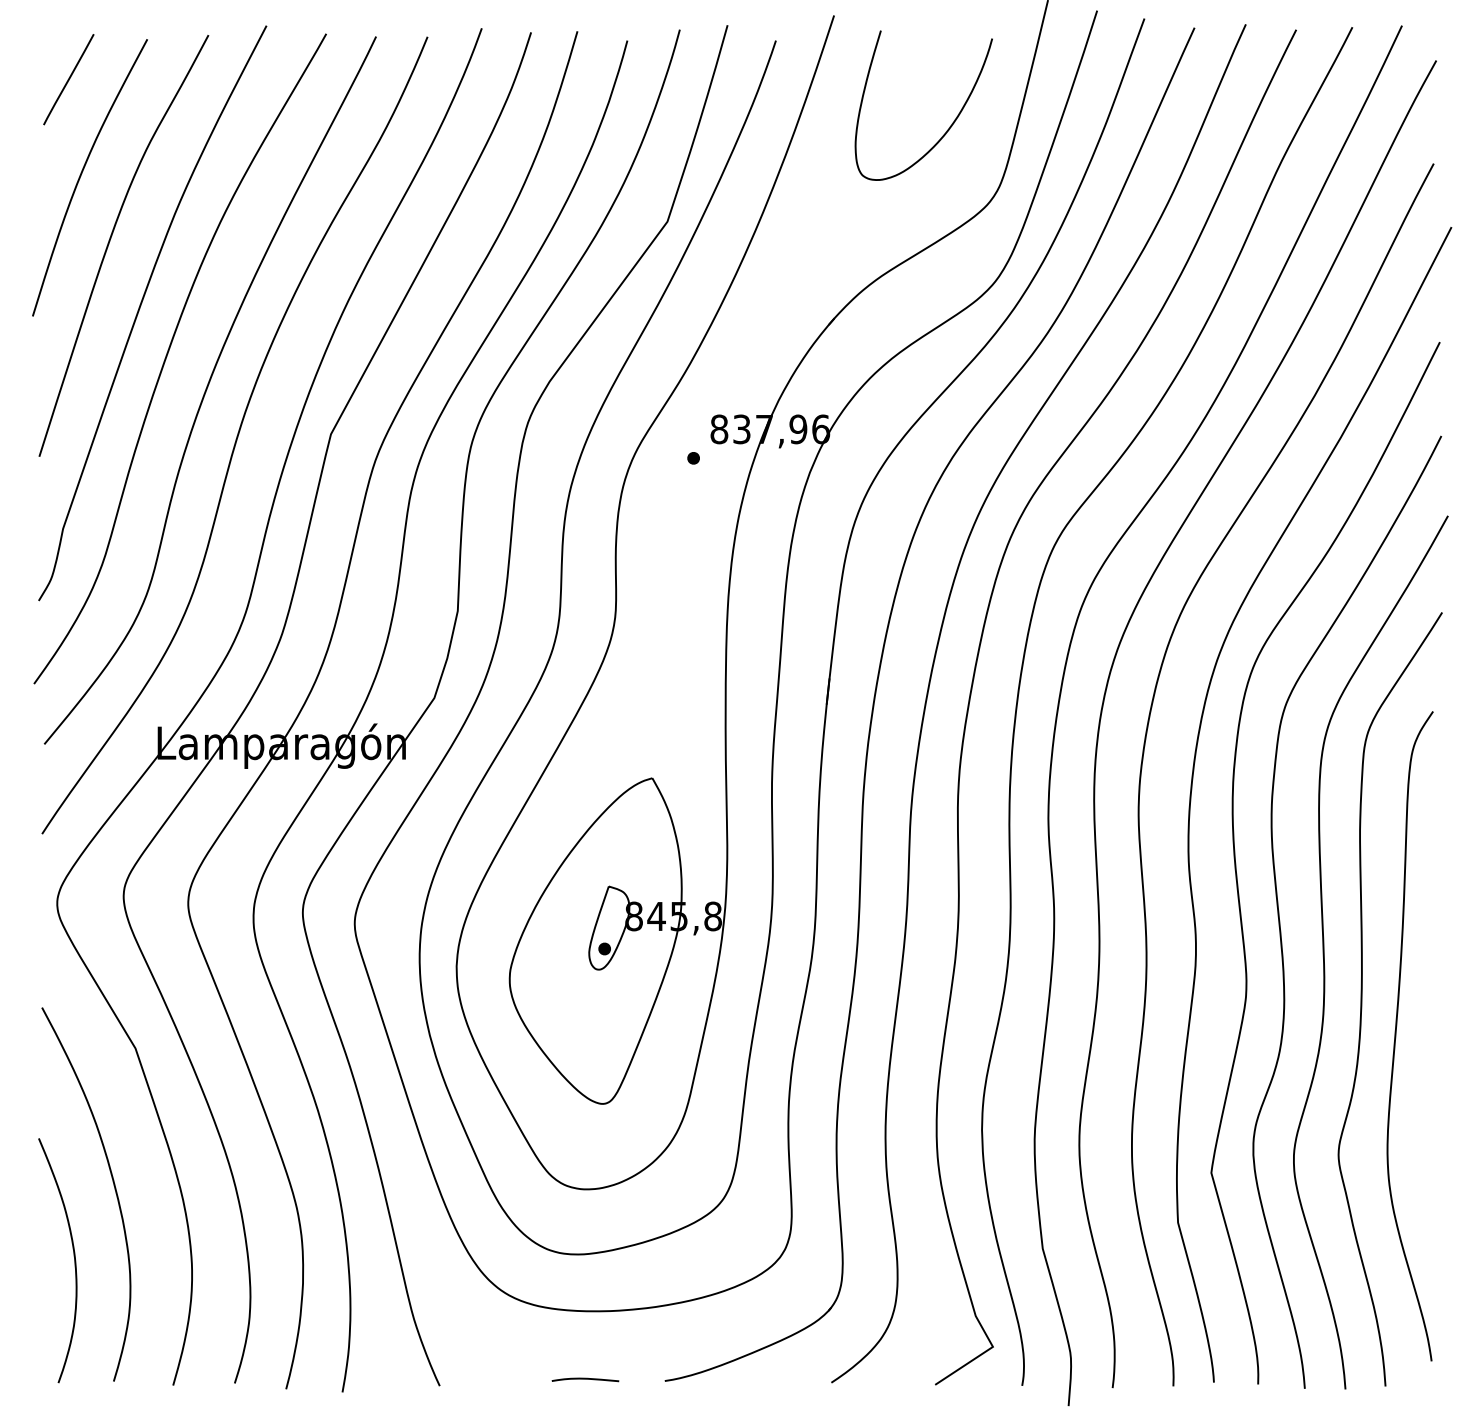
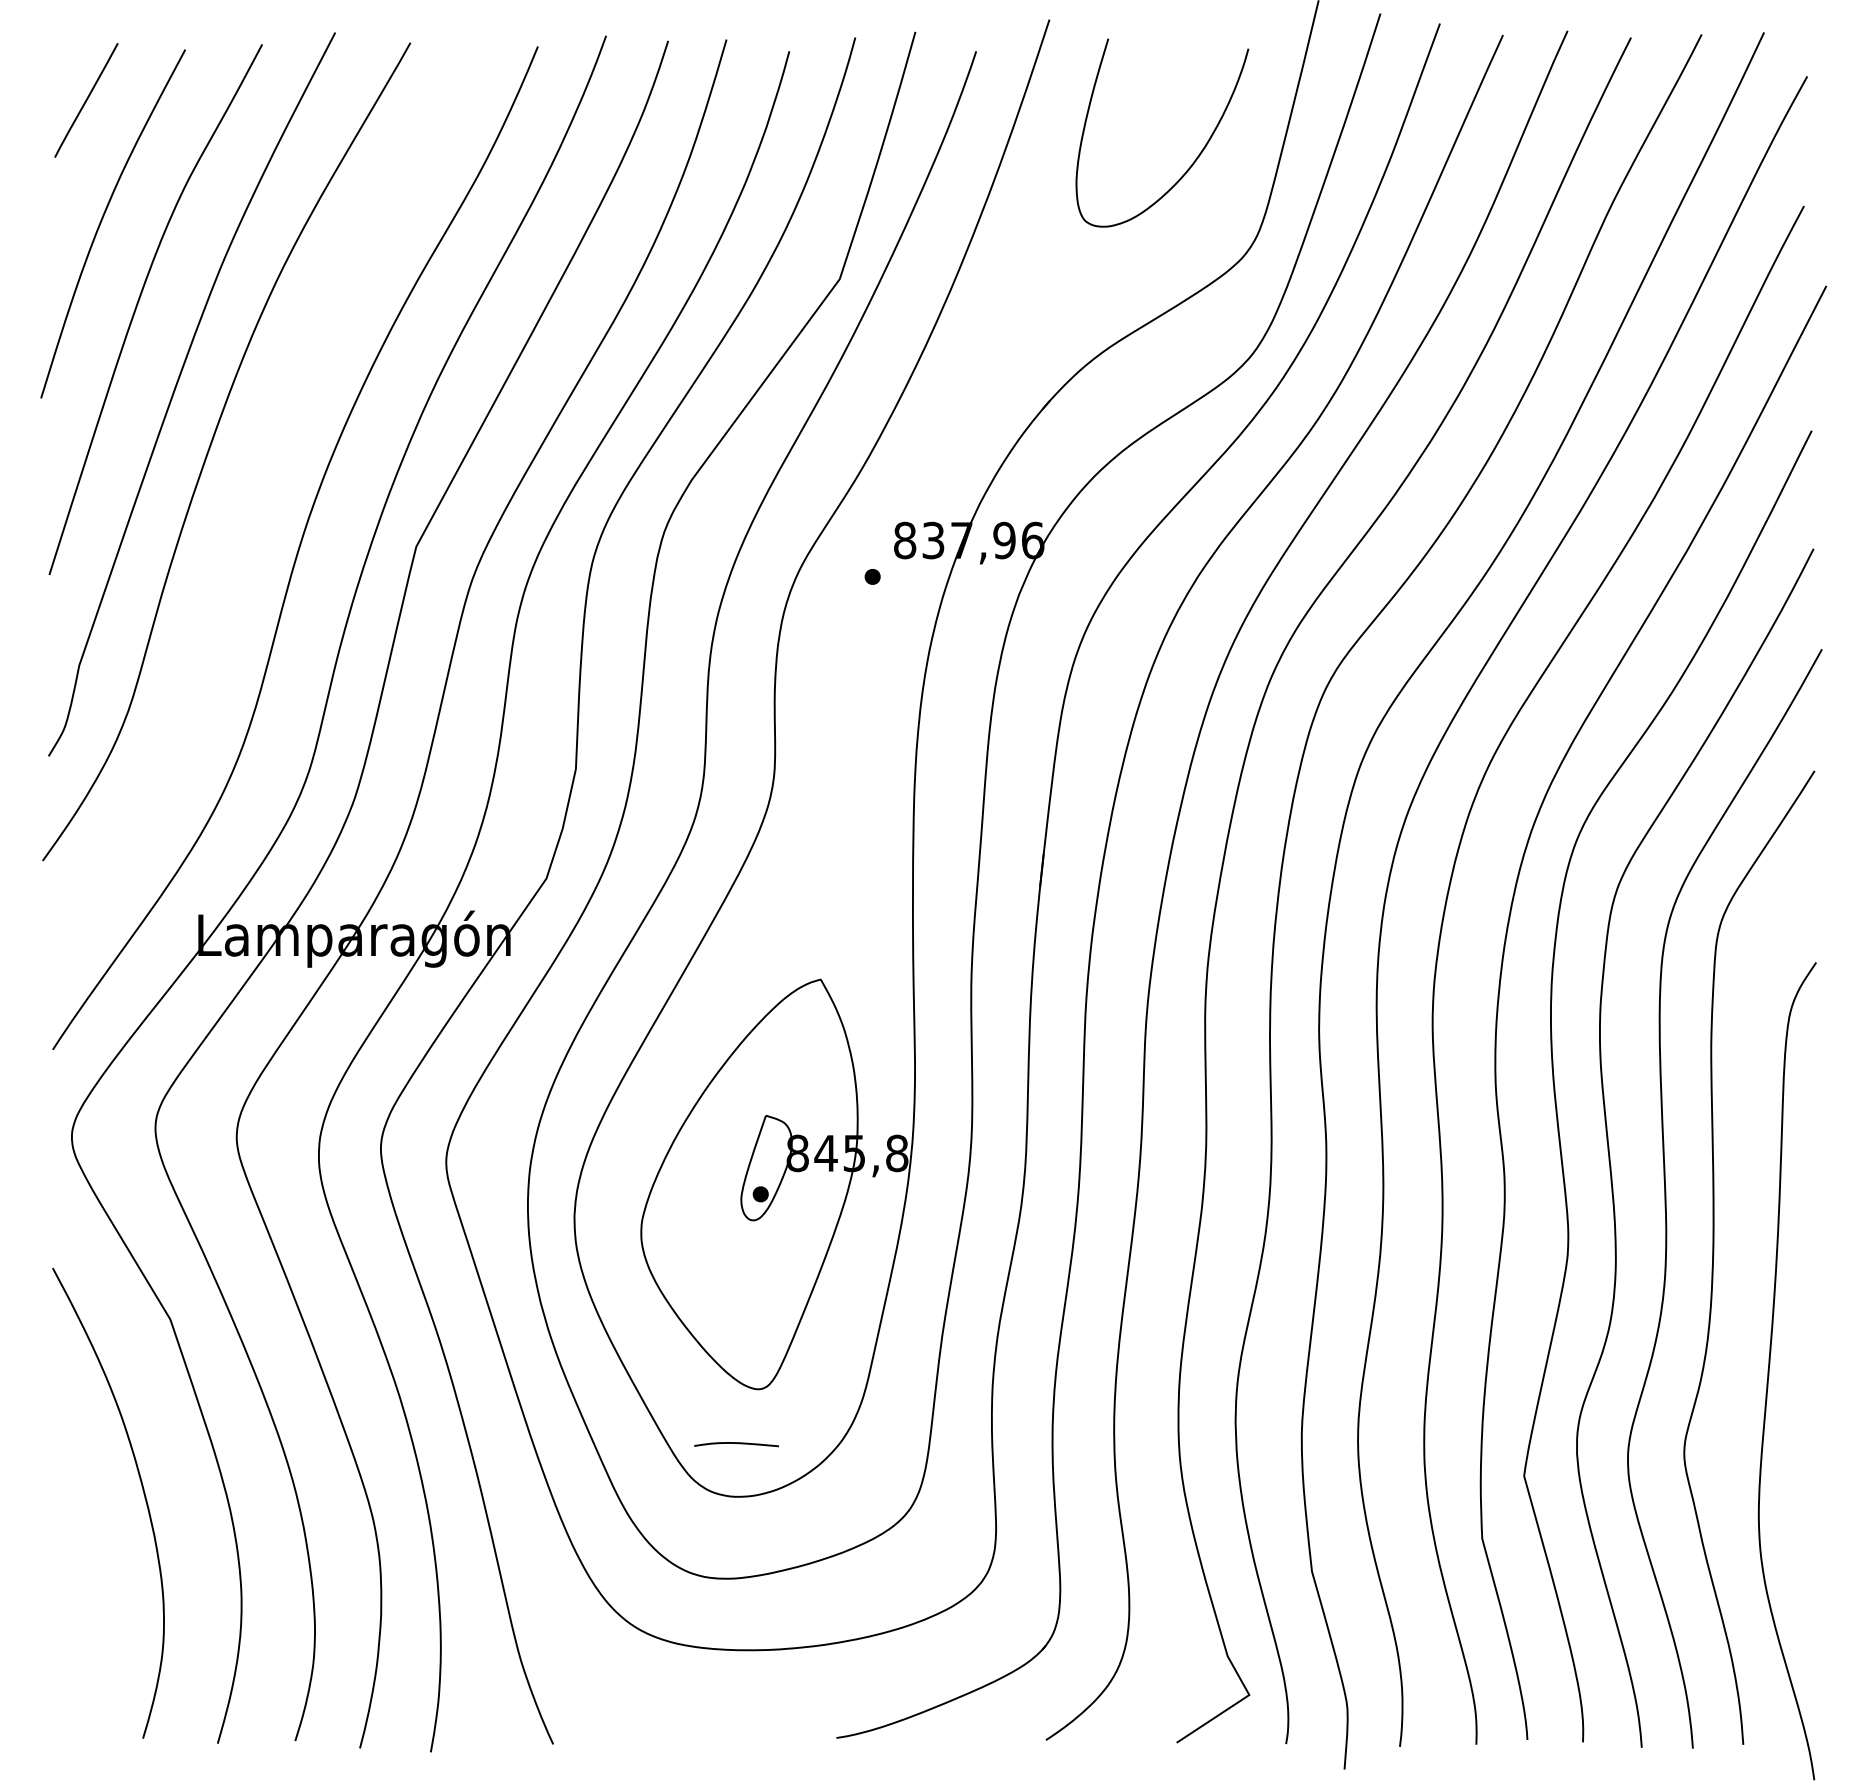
curve: (207, 390) -> (260, 491), removed
curve: (1396, 1036) -> (1769, 1371), moved
curve: (73, 1255) -> (92, 1580), removed
curve: (585, 1379) -> (736, 1443), moved

